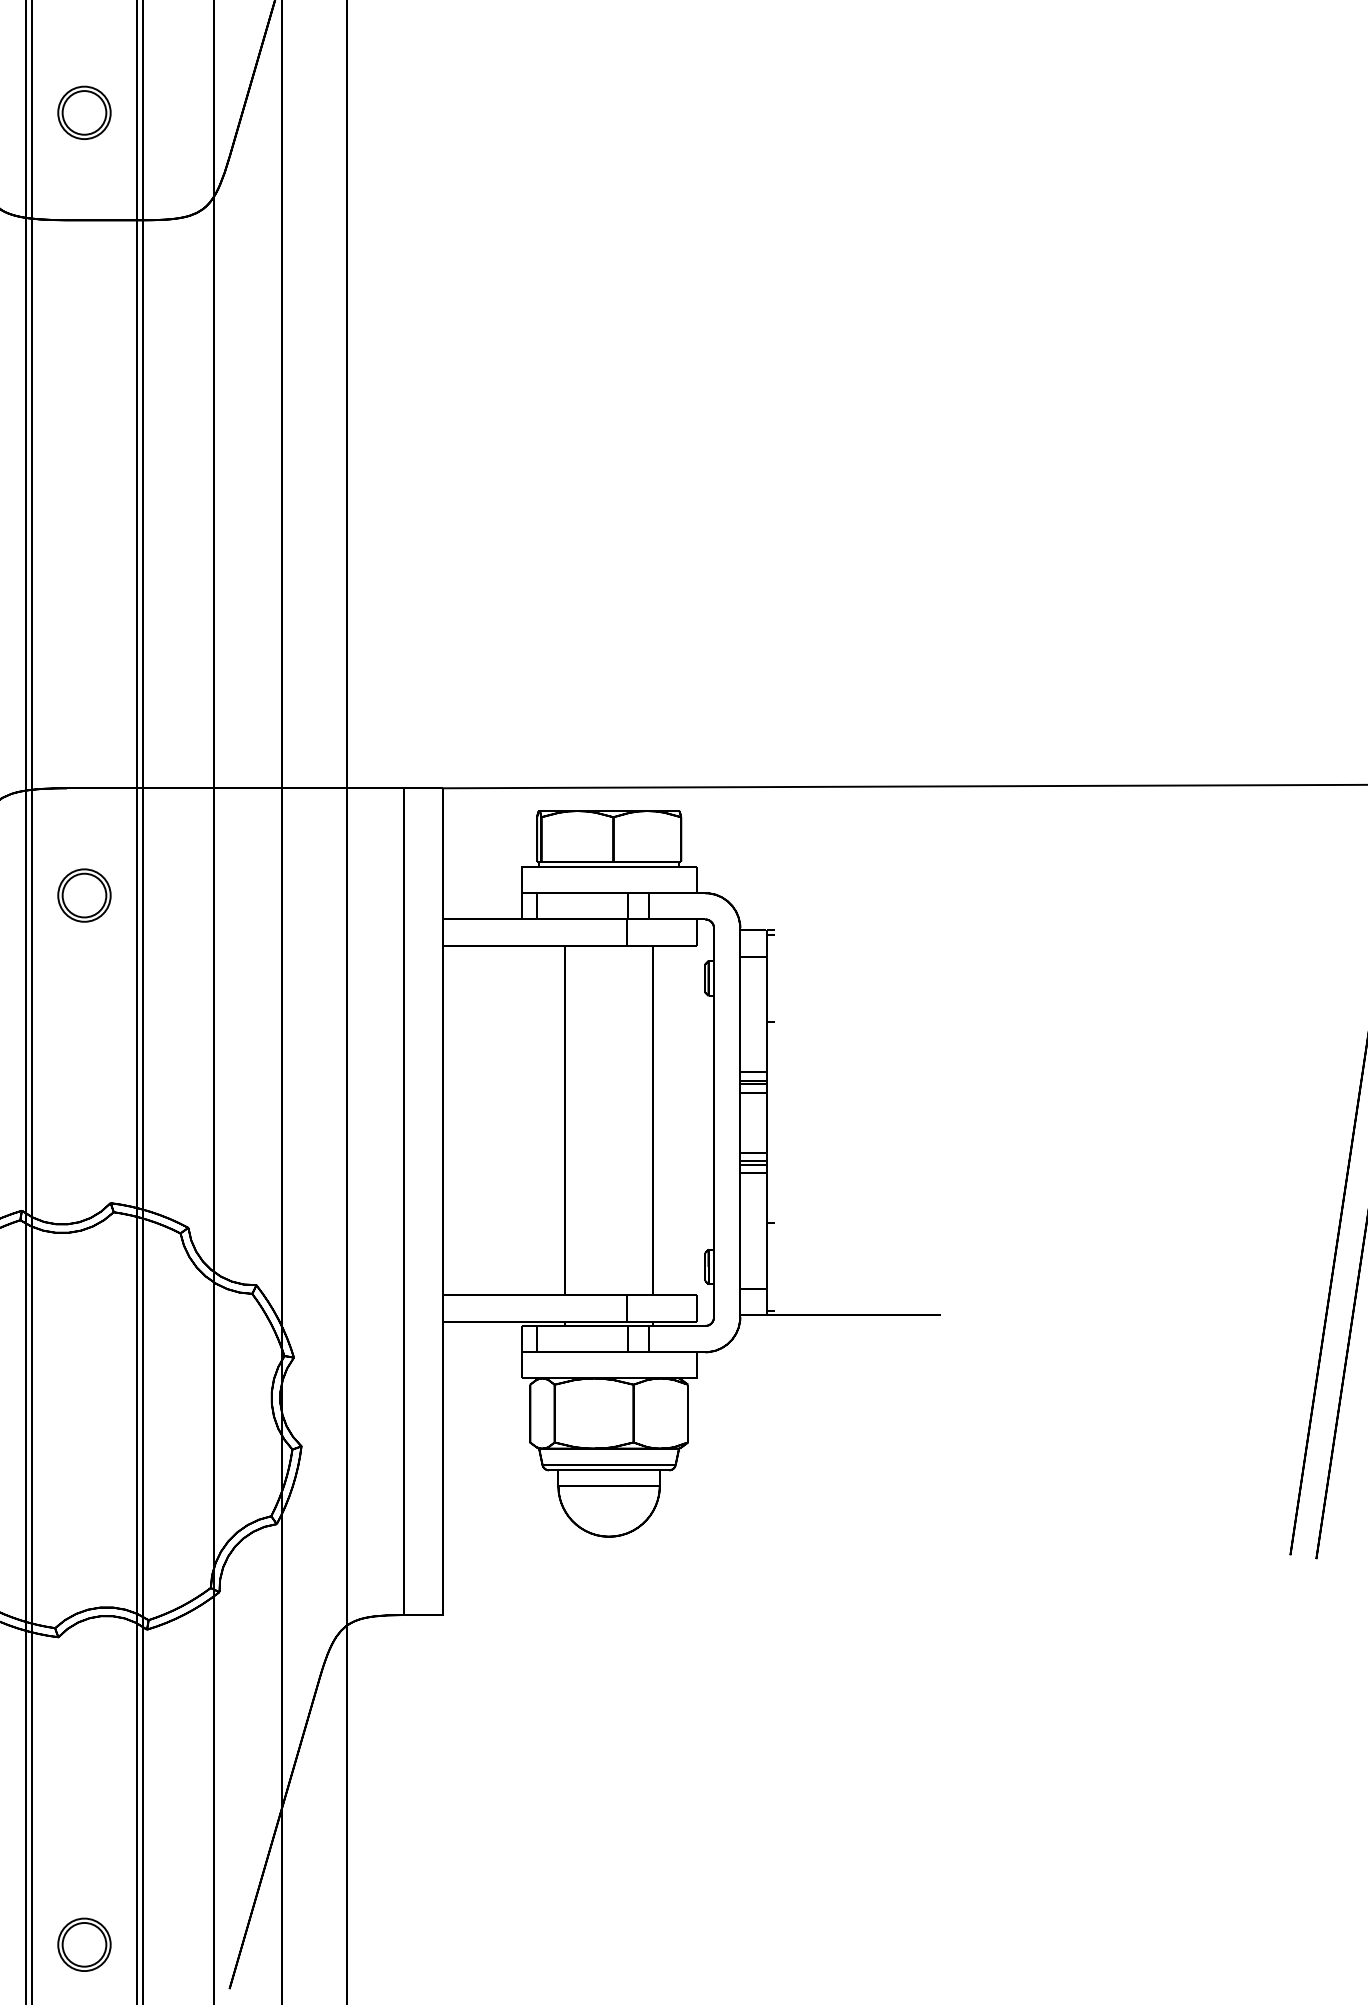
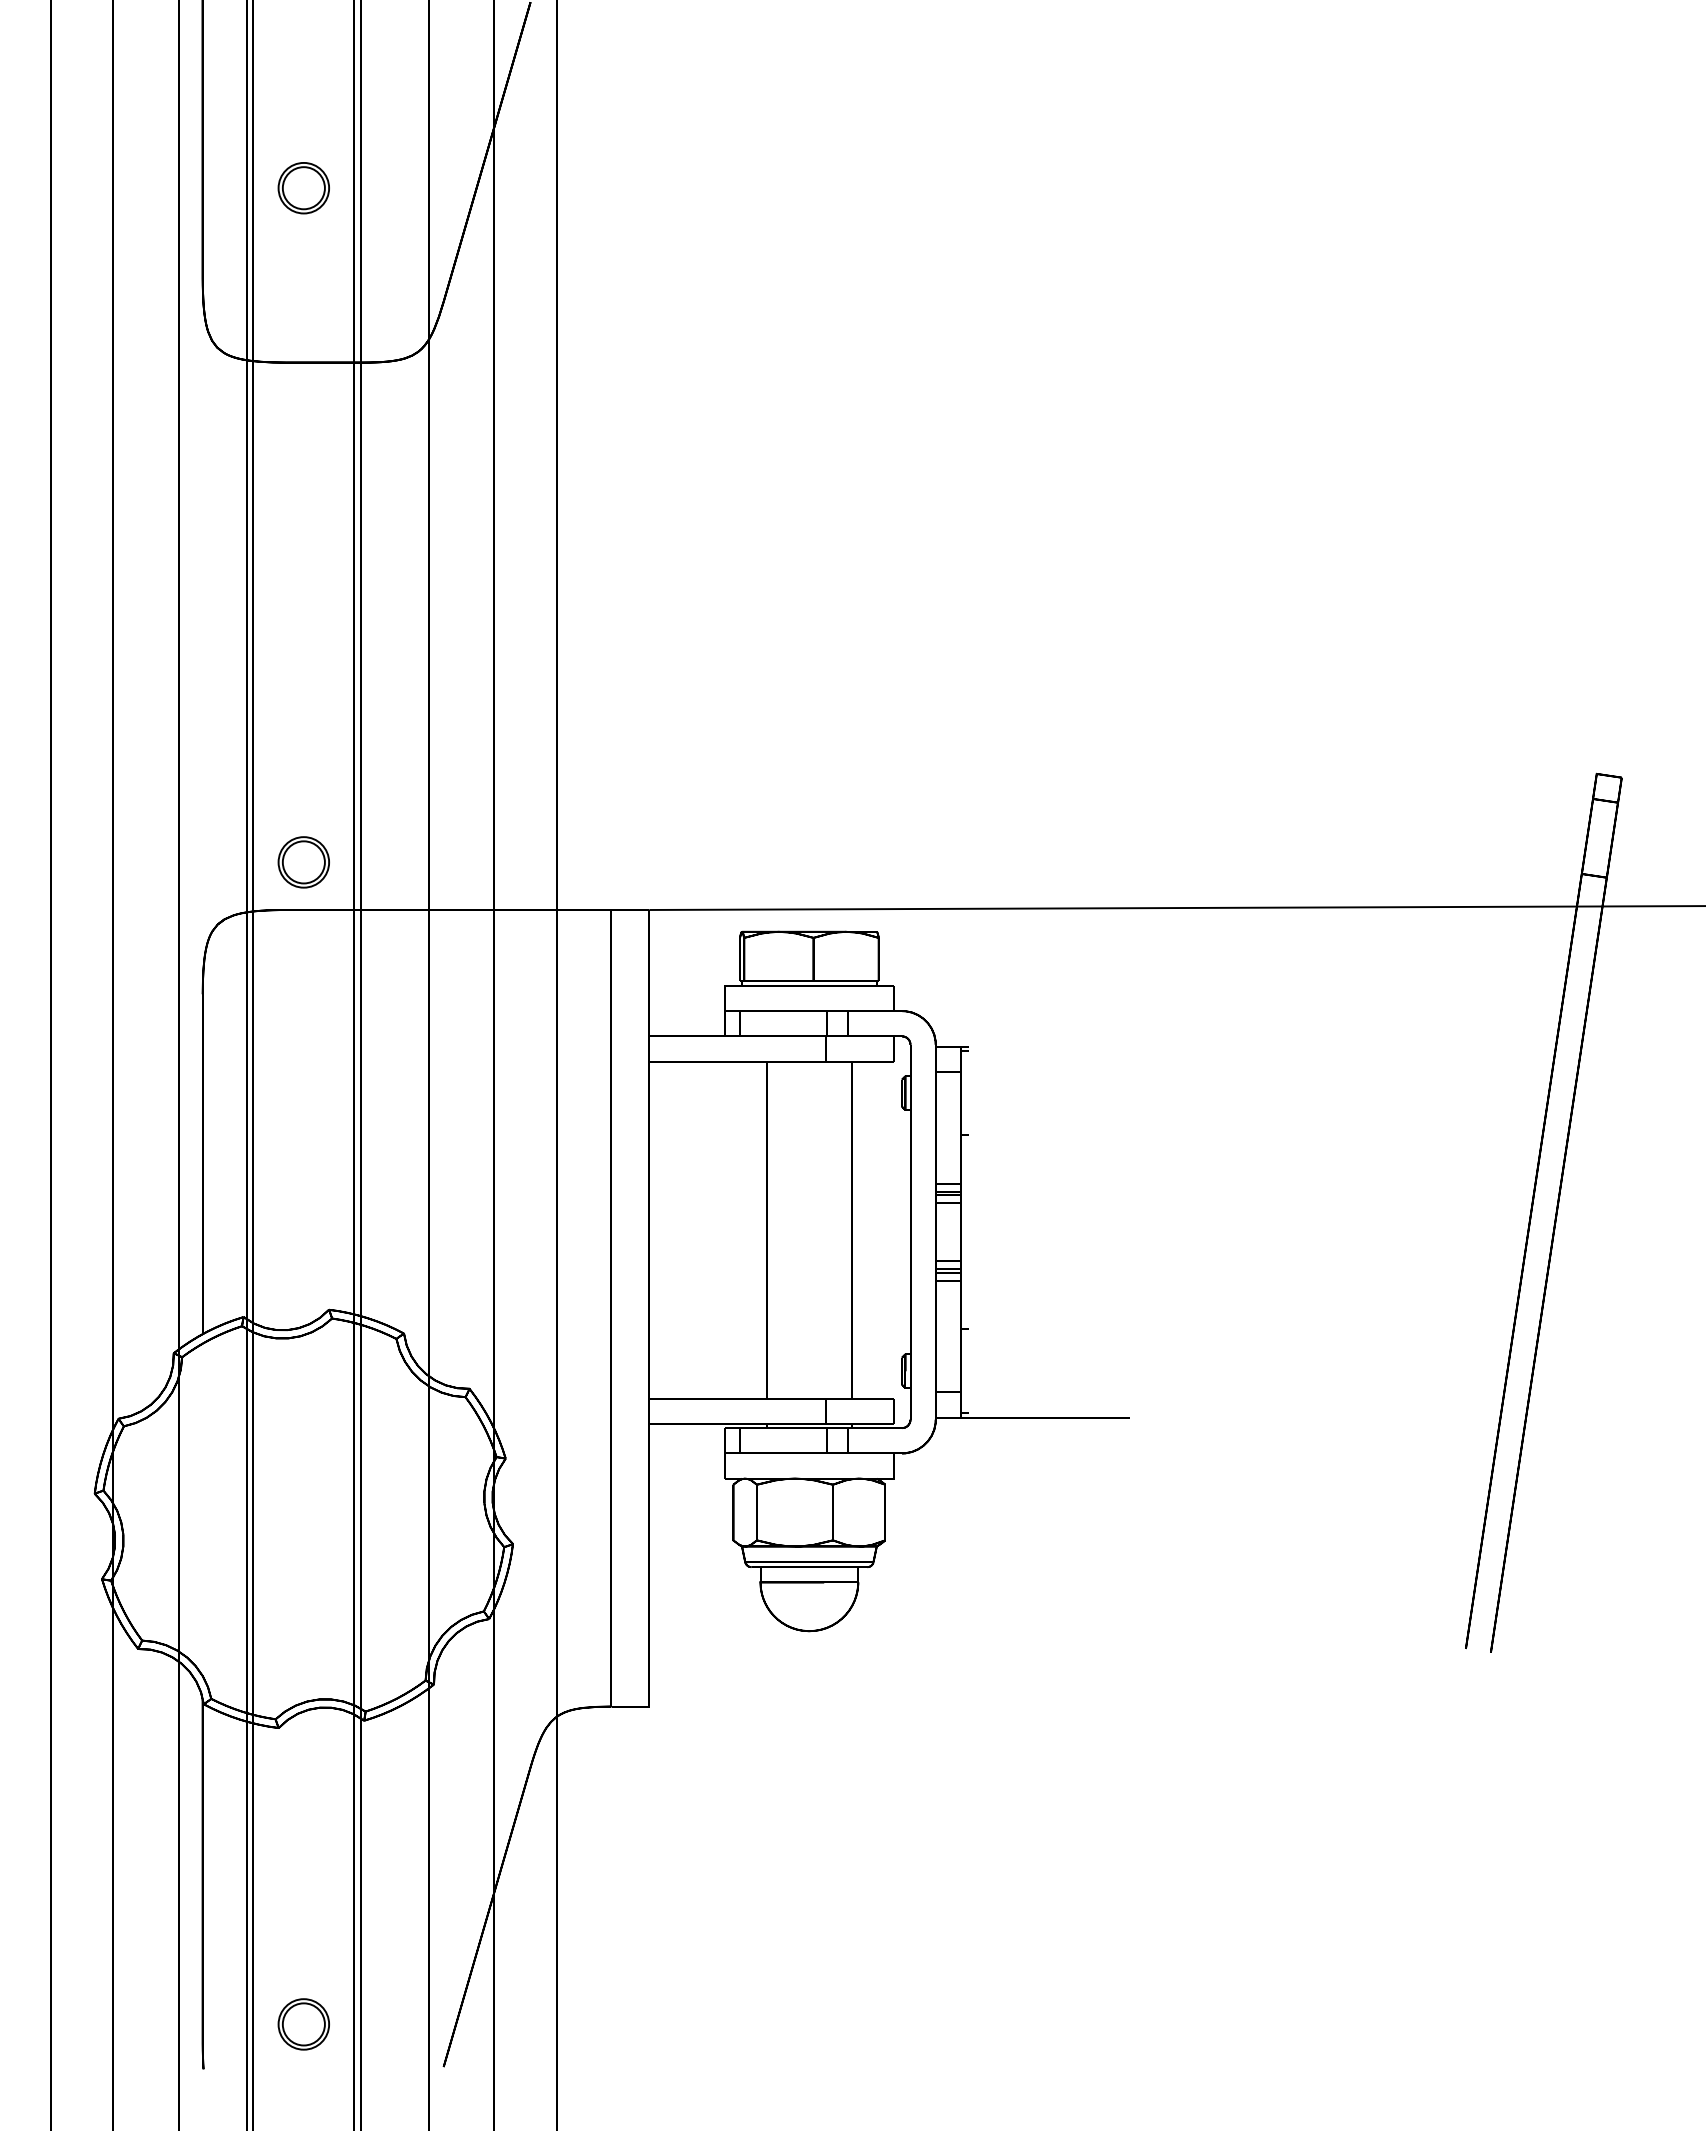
part: (84, 113) -> (303, 188), moved
part: (84, 895) -> (303, 862), moved

